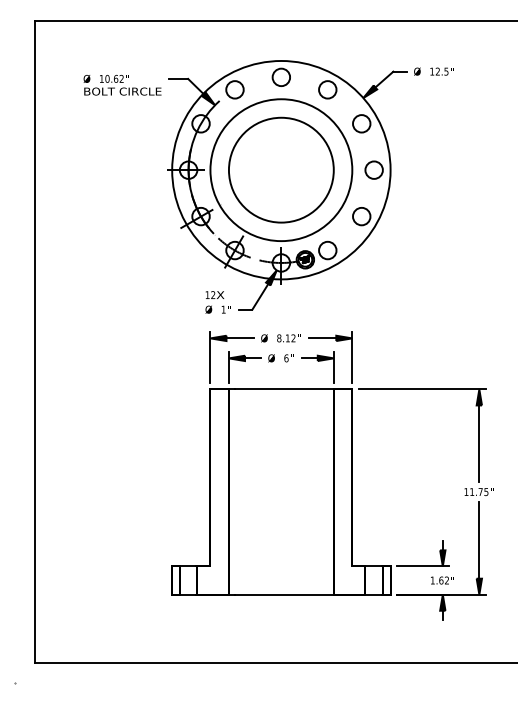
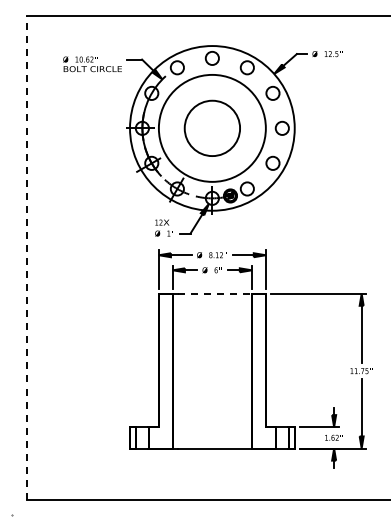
circle: (281, 170) -> (212, 128), size x0.7
line: (34, 341) -> (26, 257), solid -> dashed
line: (285, 389) -> (215, 293), solid -> dashed

